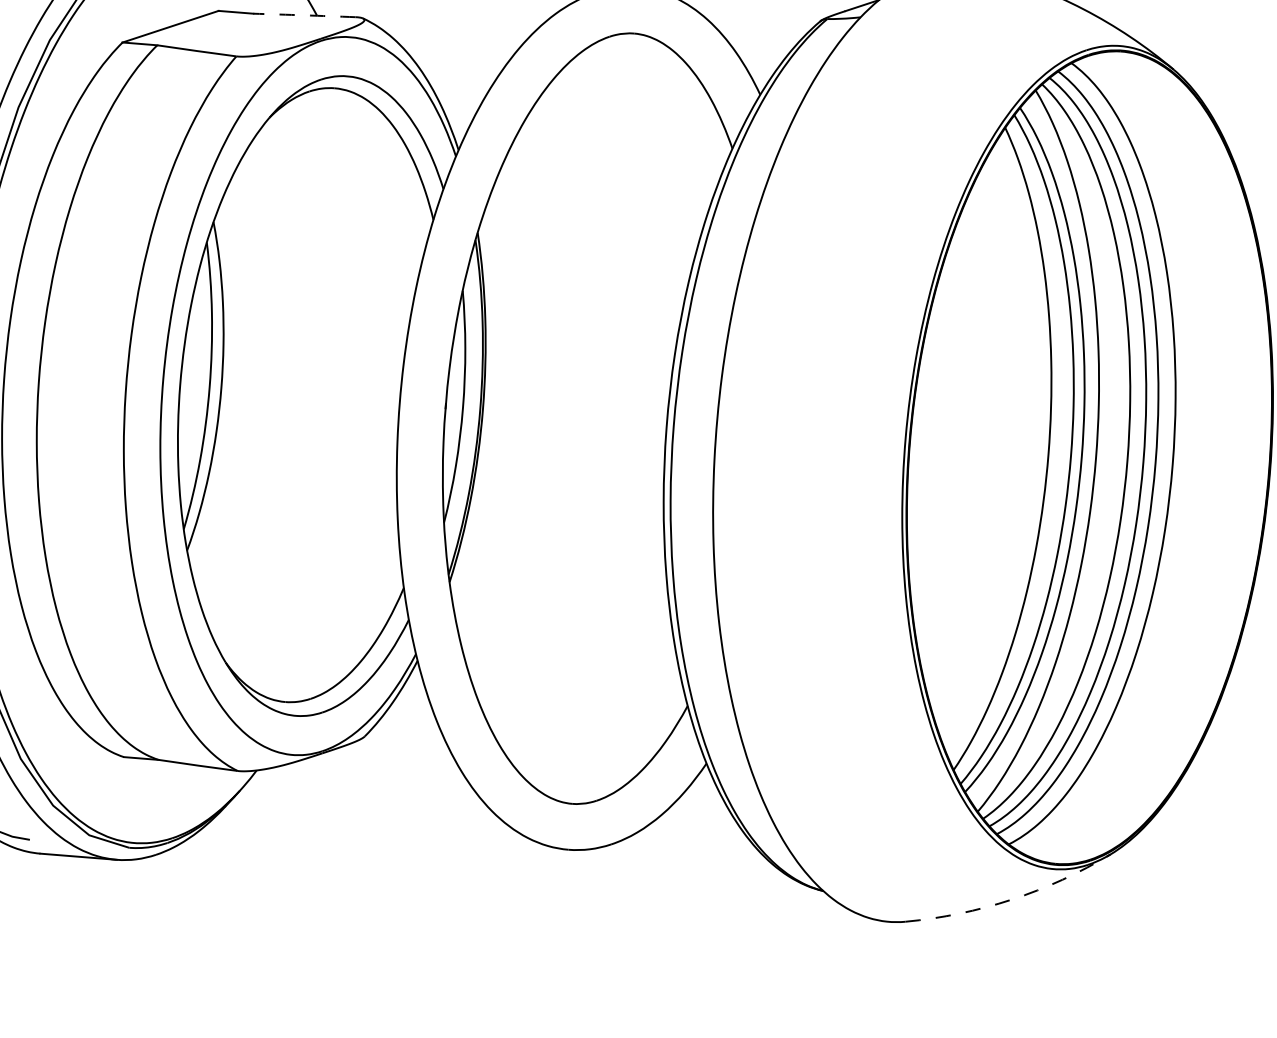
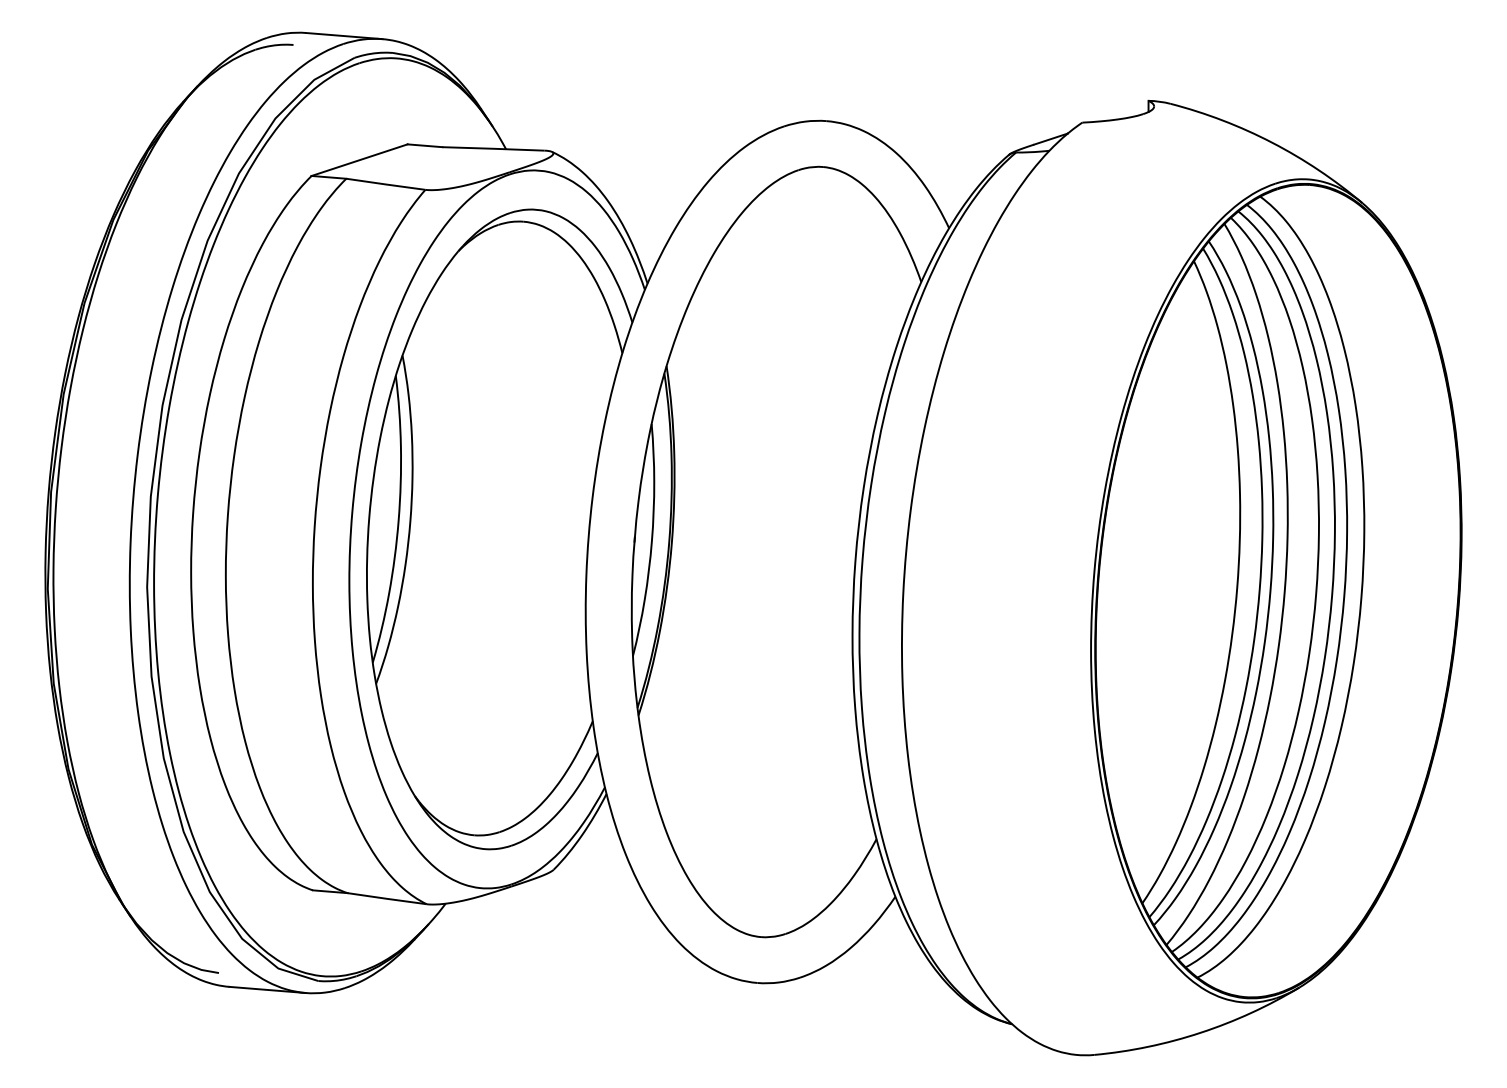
arc: (304, 15) -> (493, 148), dashed -> solid
arc: (1011, 899) -> (1200, 1032), dashed -> solid

